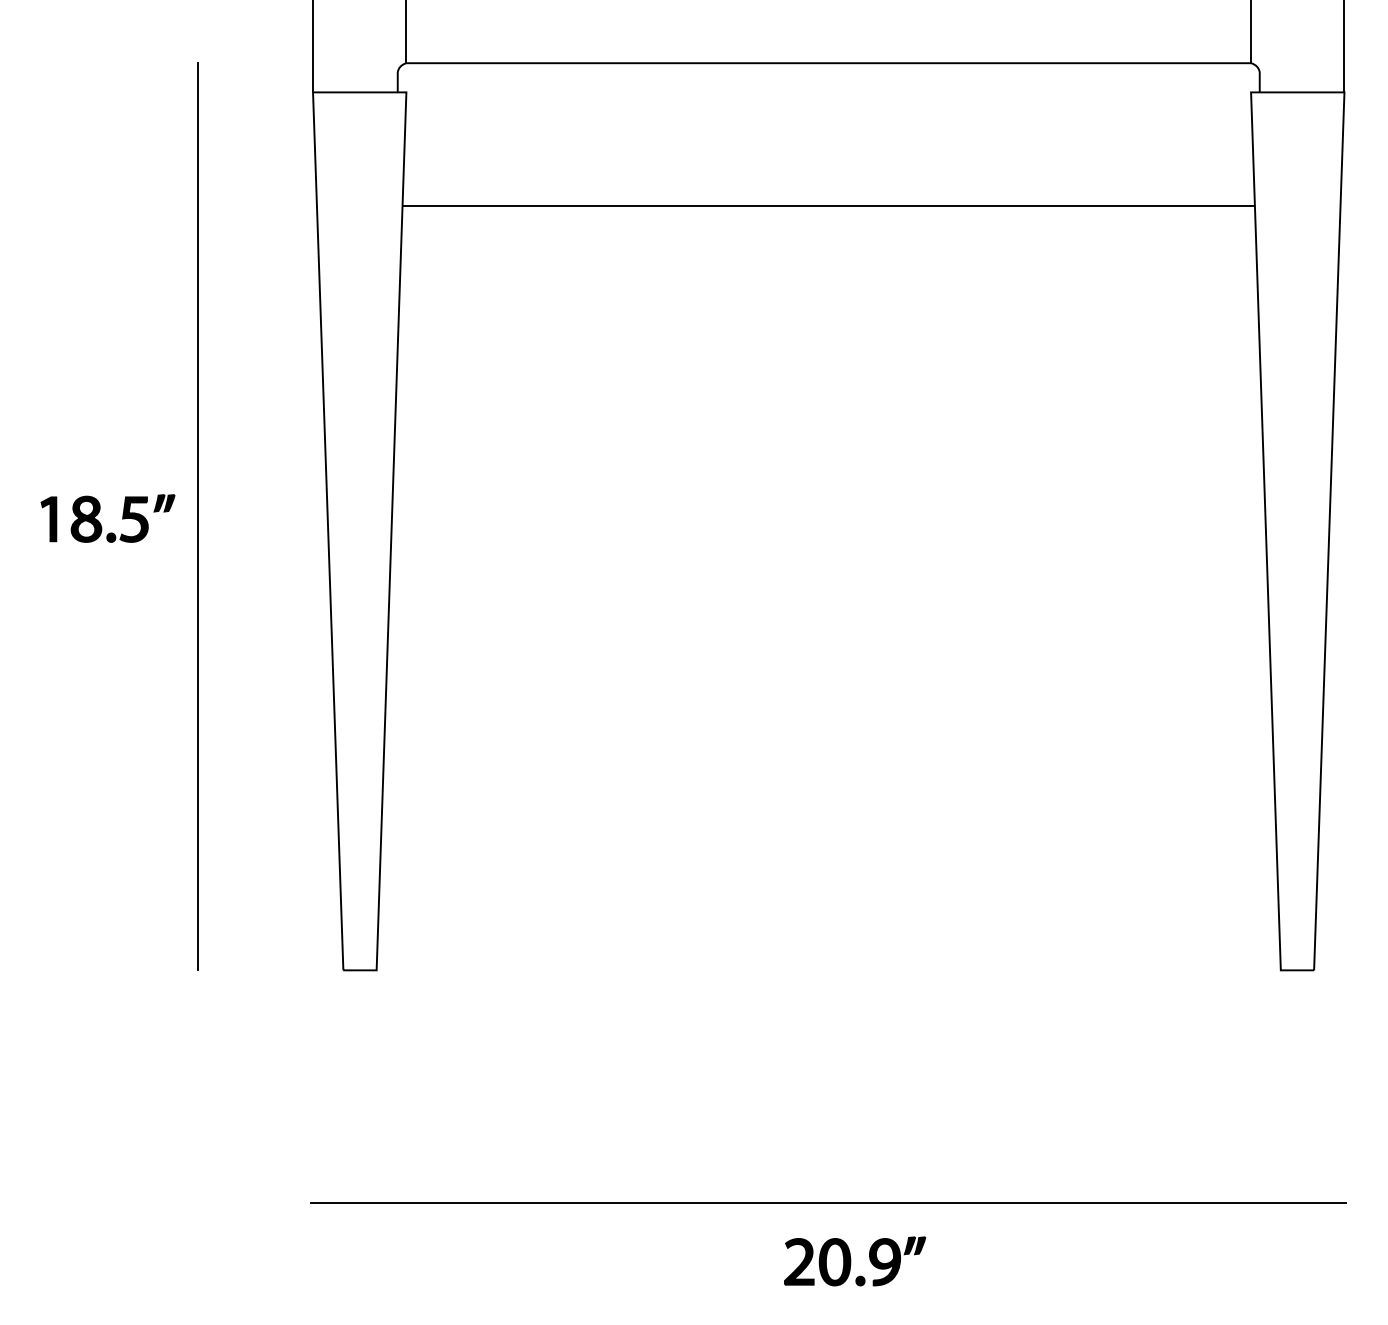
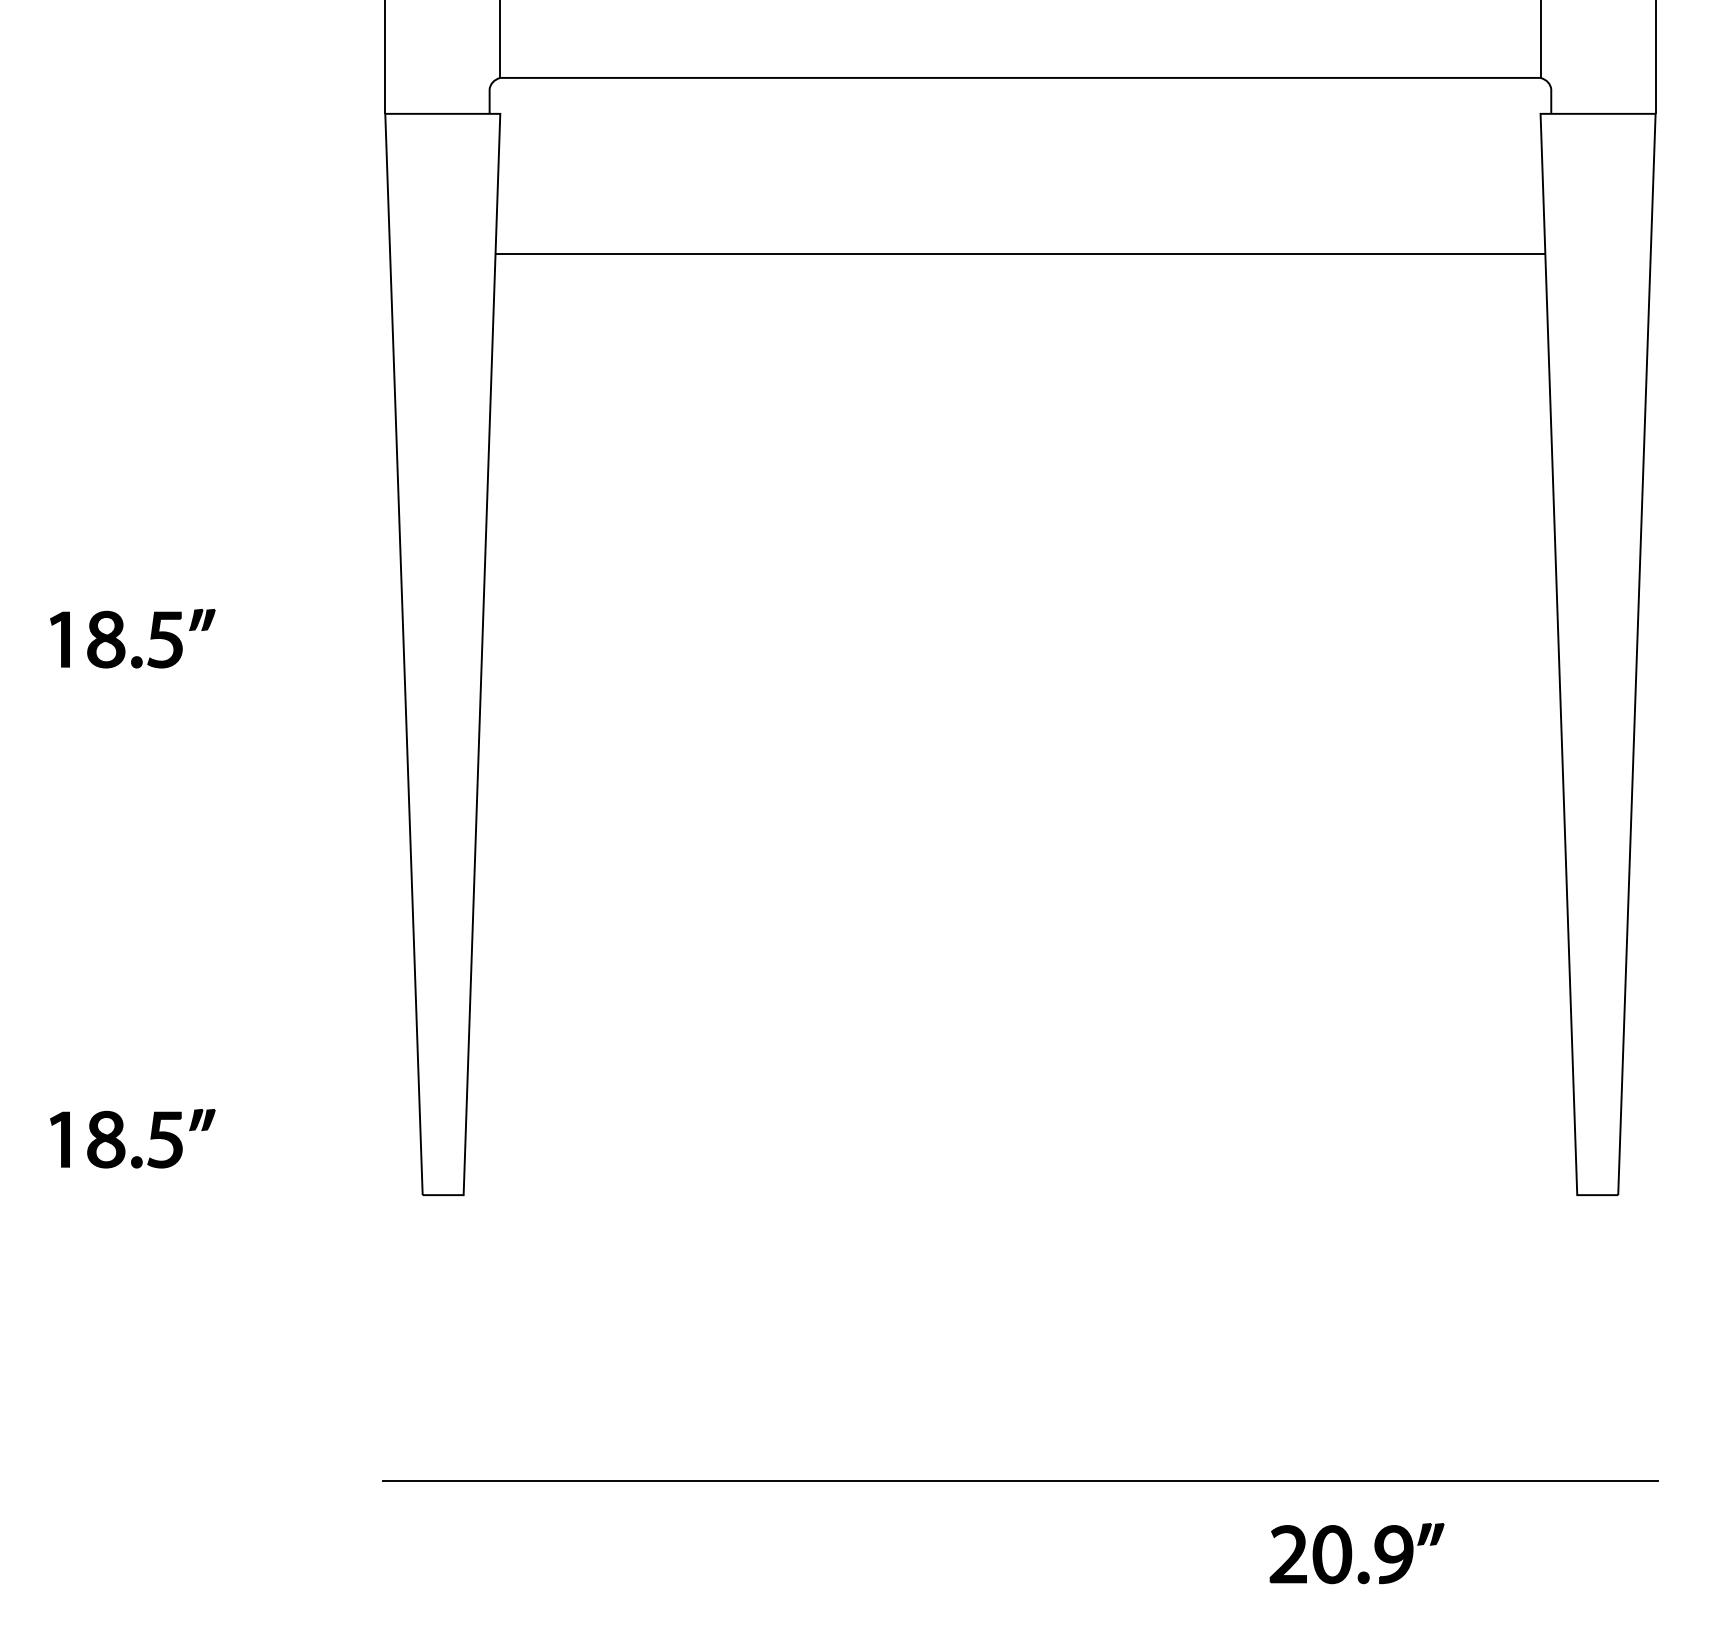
line: (198, 516) -> (244, 636), removed
part: (100, 928) -> (123, 1143), added
part: (855, 1261) -> (1357, 1553), moved

